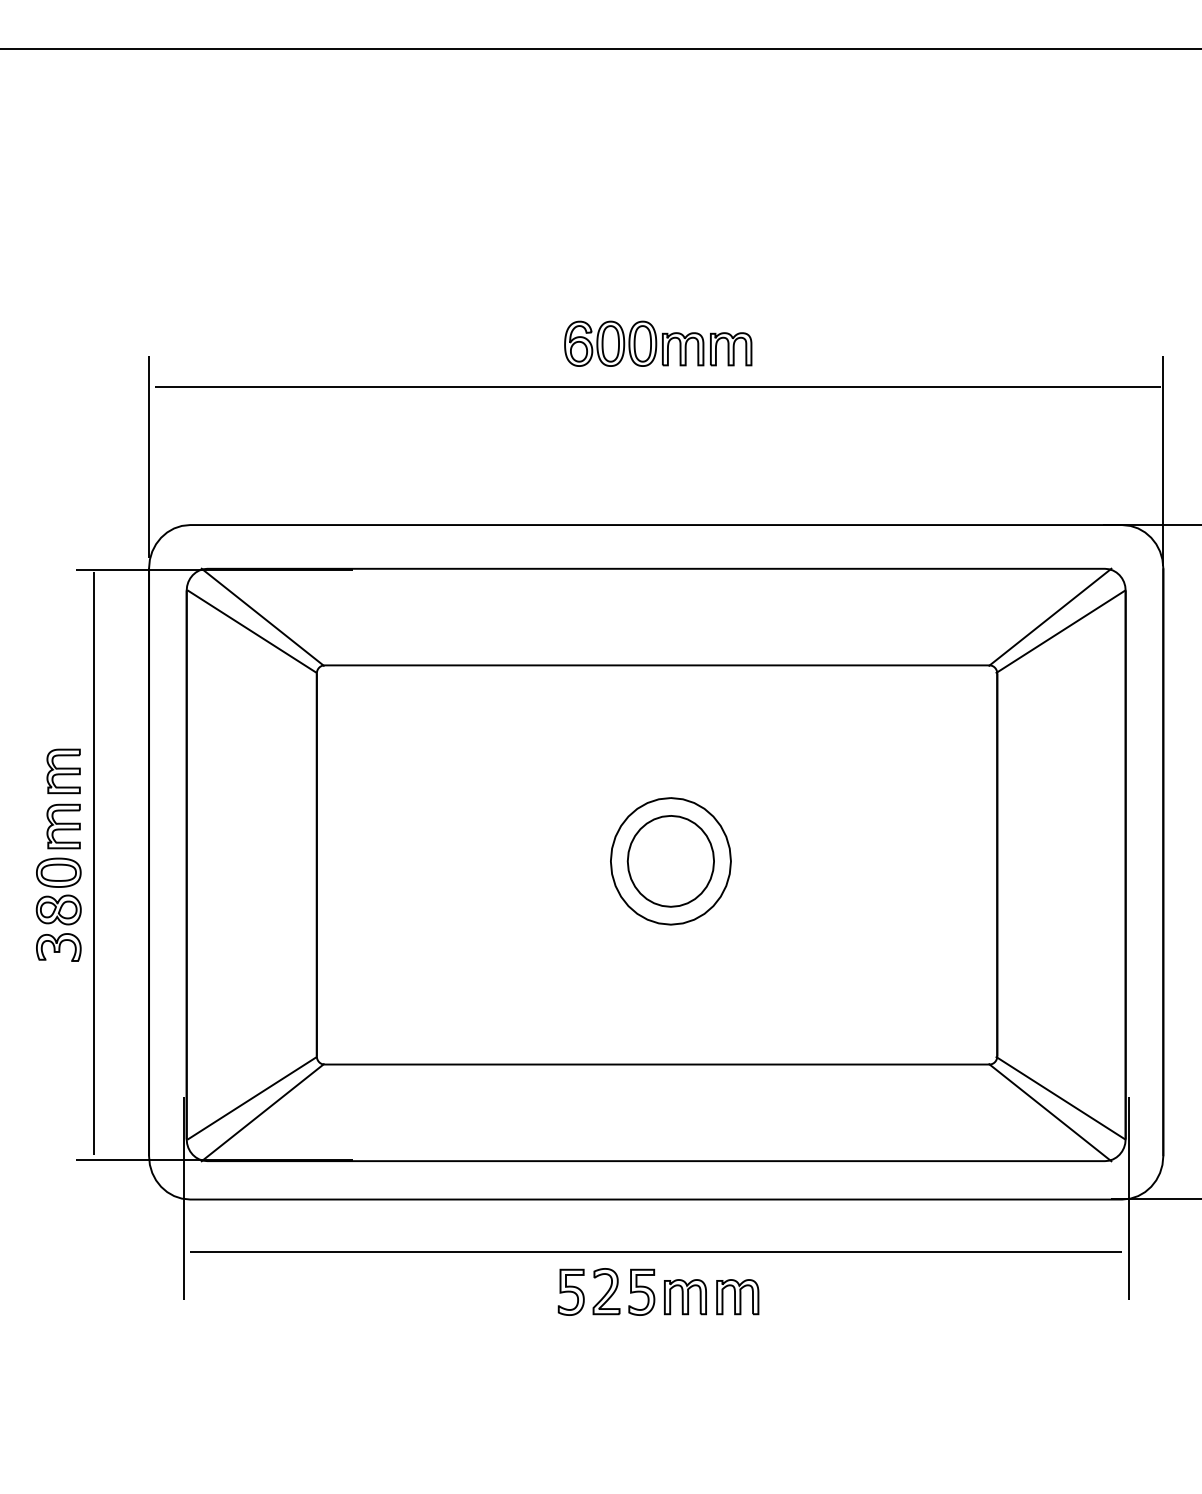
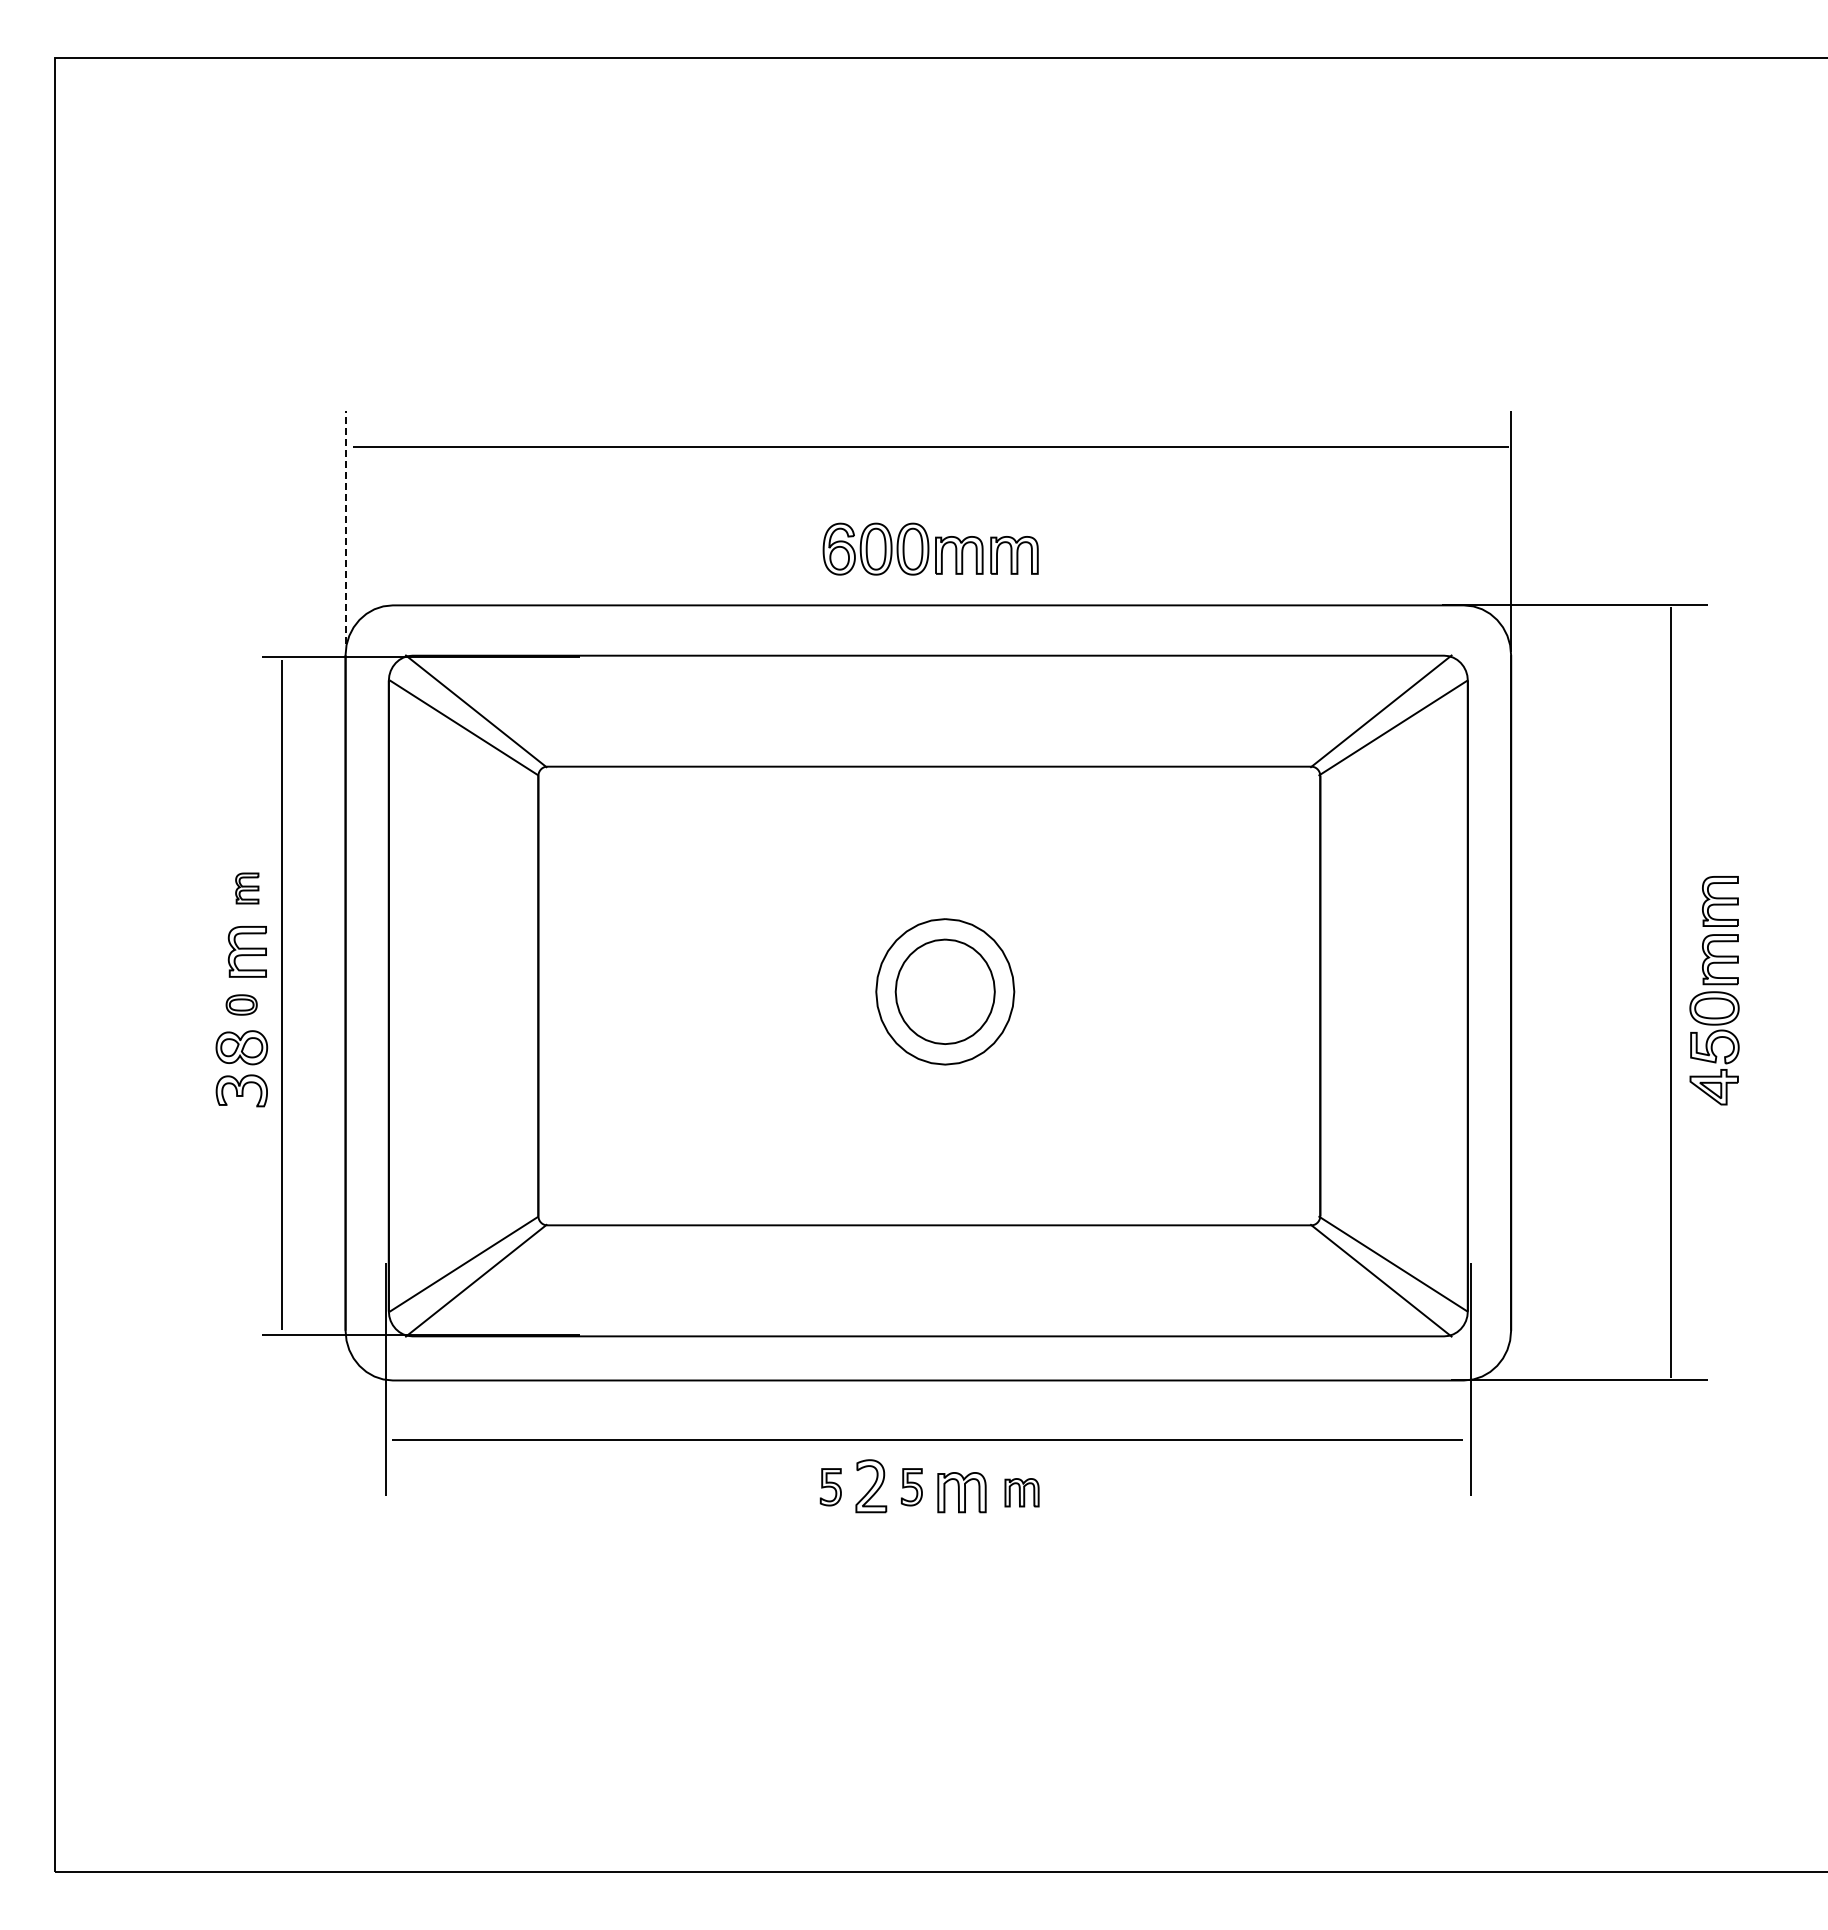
part: (658, 343) -> (930, 548), moved
line: (148, 456) -> (345, 526), solid -> dashed
part: (62, 771) -> (246, 888), size x0.6
part: (58, 872) -> (241, 1004), size x0.6
part: (571, 1292) -> (830, 1487), size x0.7
part: (641, 1292) -> (911, 1487), size x0.7
part: (737, 1297) -> (1021, 1492), size x0.7

